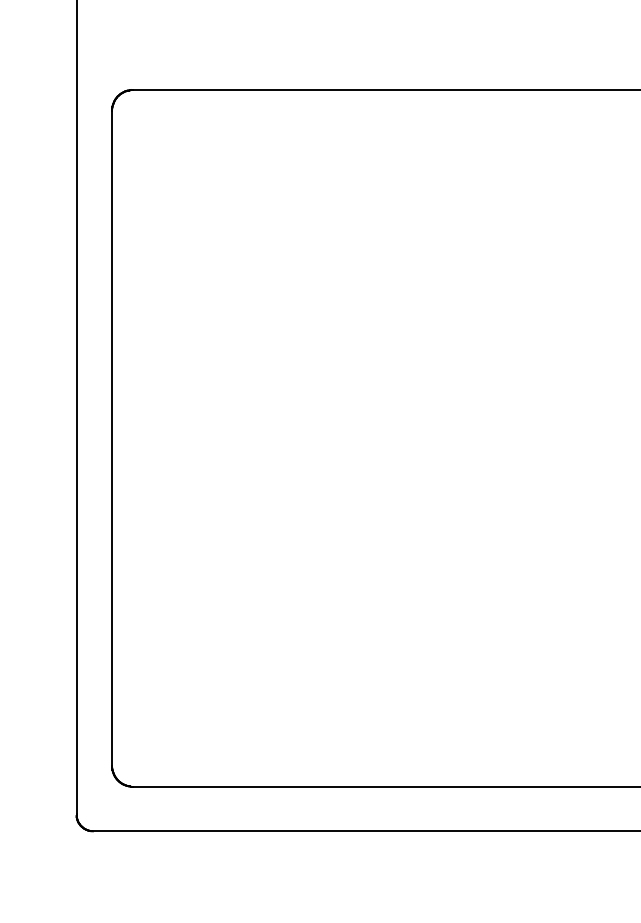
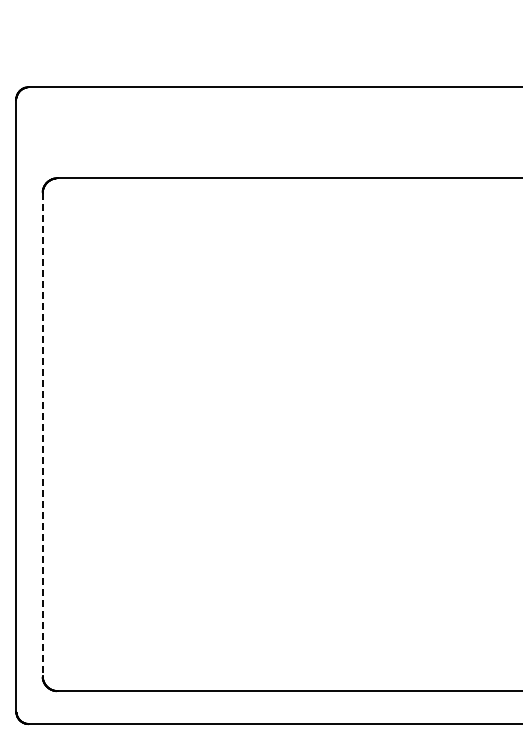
line: (112, 439) -> (42, 435), solid -> dashed

